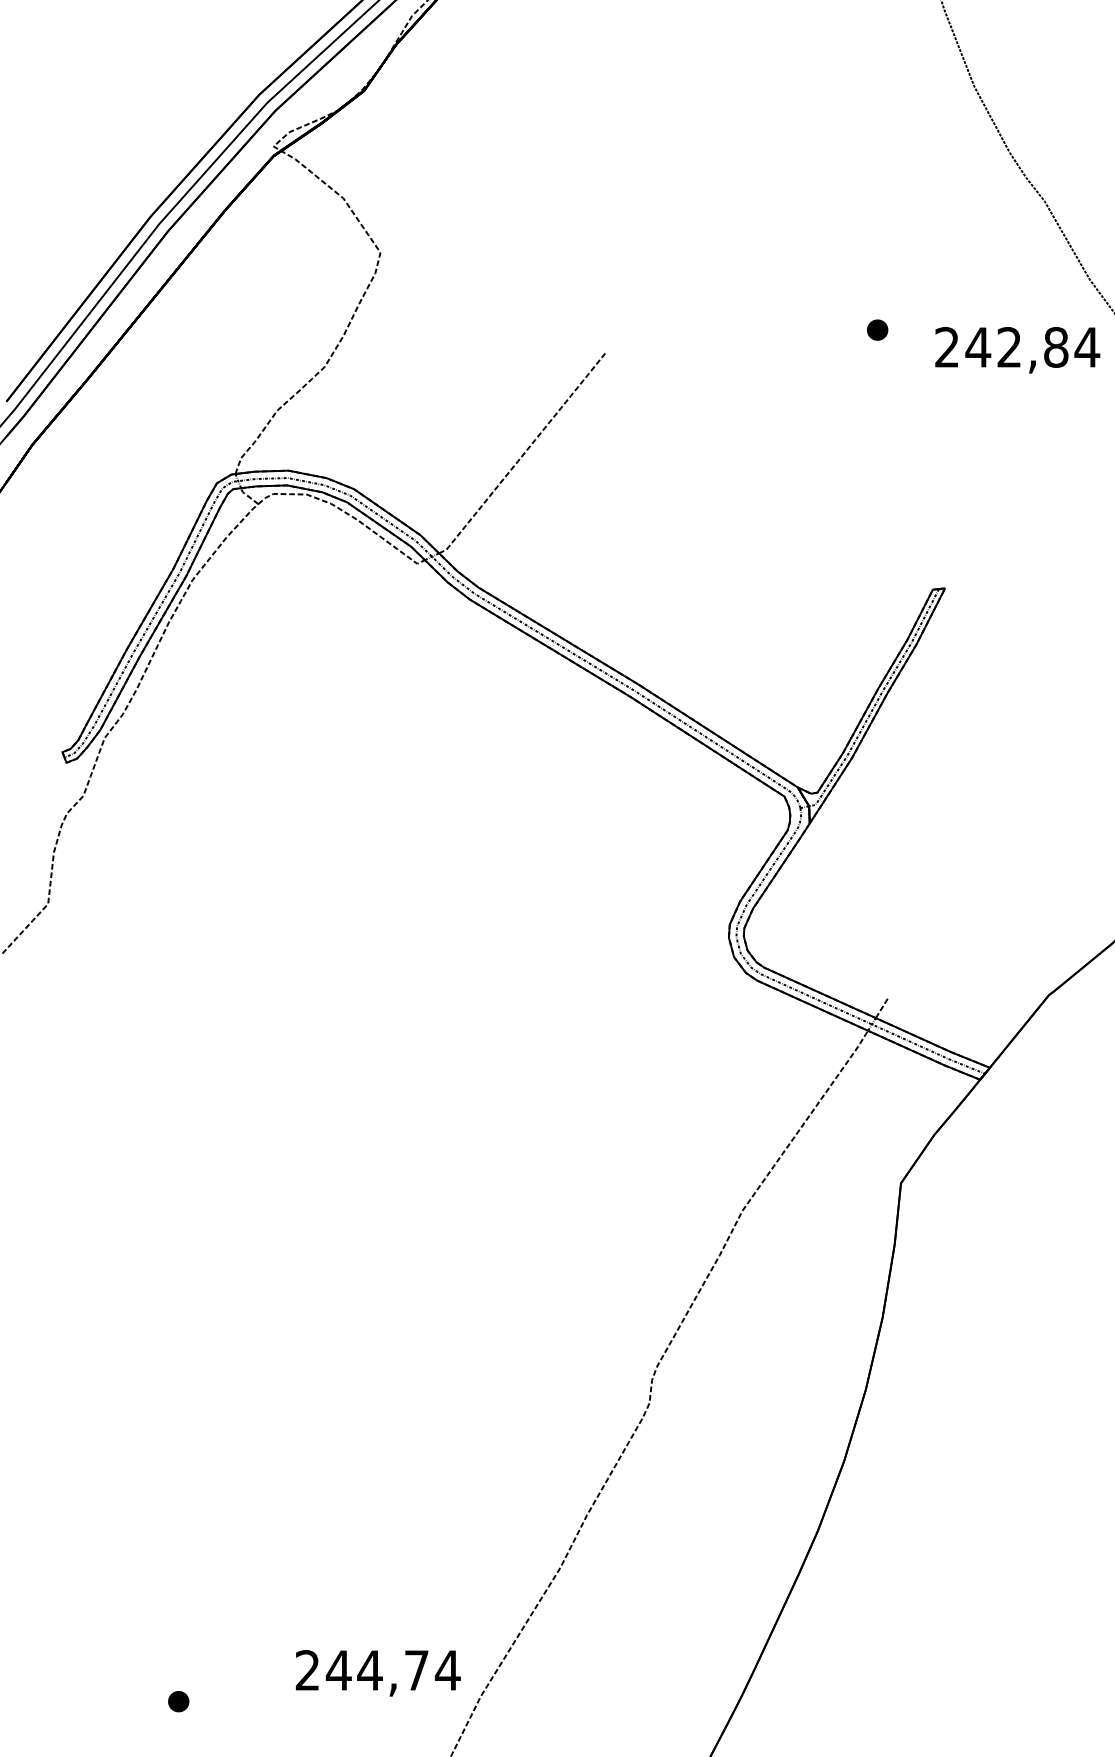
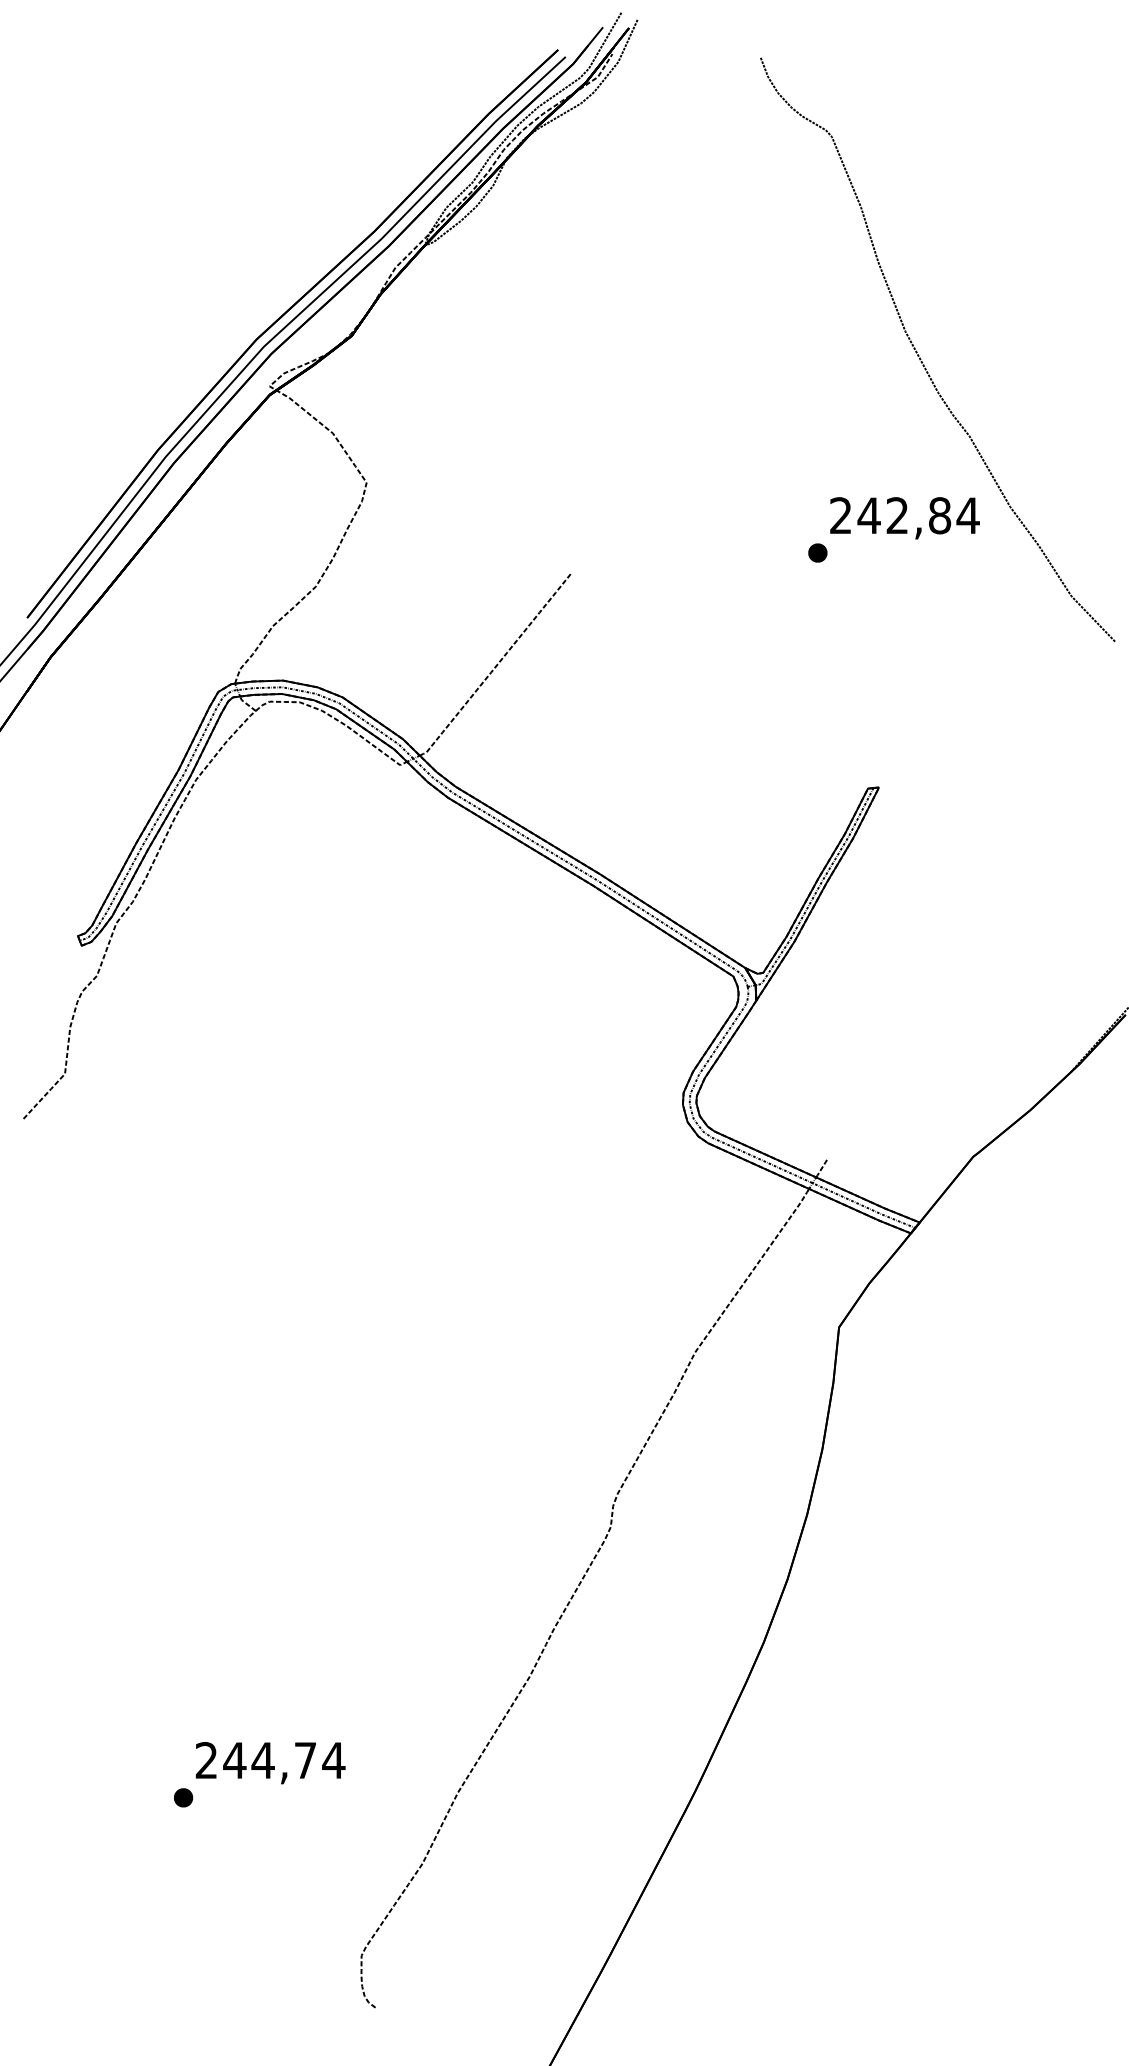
text: (1017, 350) -> (904, 518), moved
text: (378, 1673) -> (270, 1763), moved

